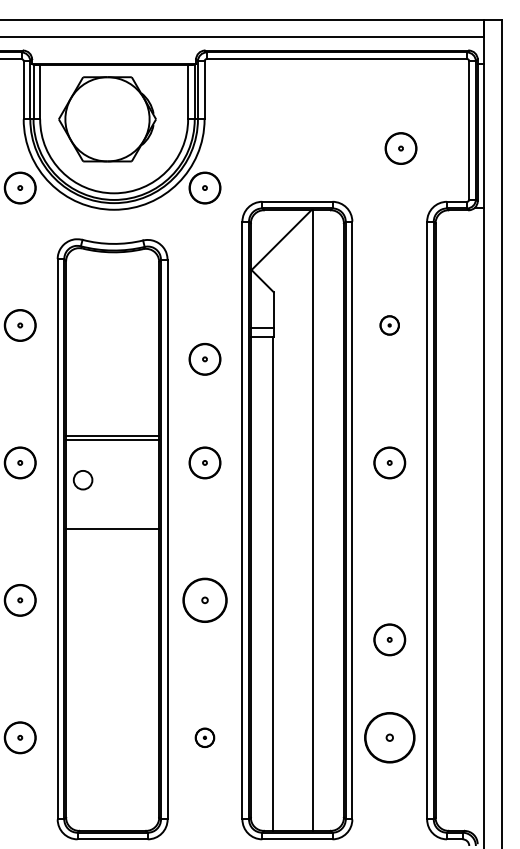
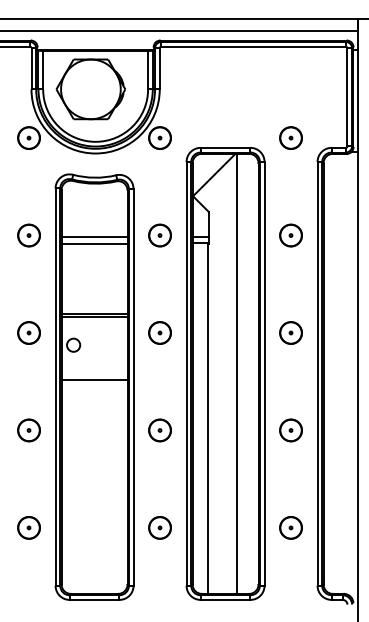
part: (400, 147) -> (290, 137), moved
part: (388, 325) -> (290, 235), size x1.67
line: (112, 328) -> (94, 237), added
line: (112, 336) -> (94, 243), added
part: (204, 359) -> (159, 235), moved
part: (204, 600) -> (159, 430), size x0.71
part: (388, 639) -> (290, 430), moved
part: (204, 737) -> (159, 527), size x1.67
part: (388, 737) -> (290, 527), size x0.62

